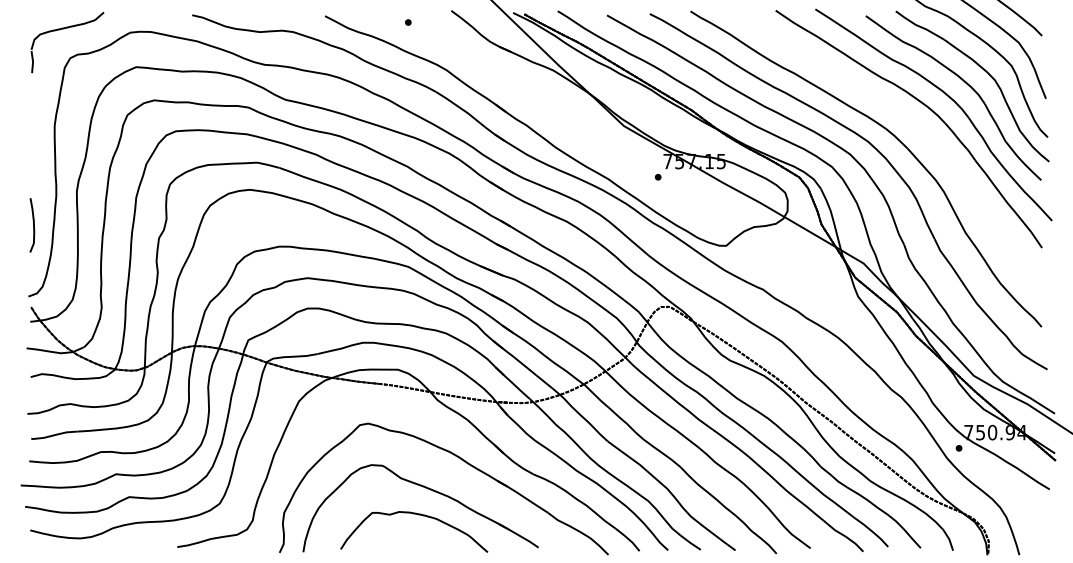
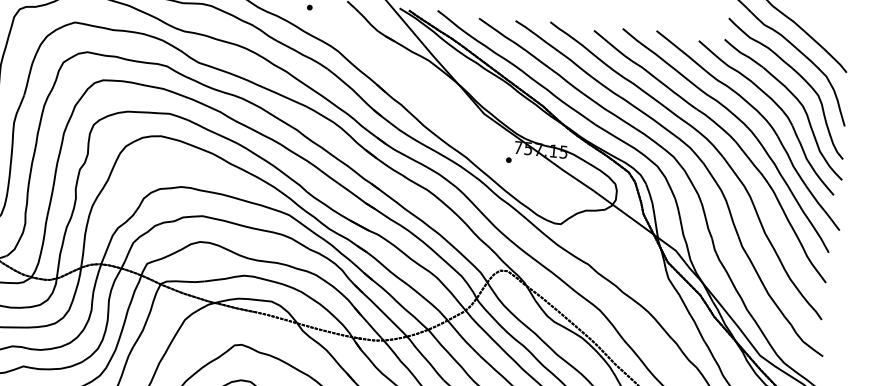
part: (910, 122) -> (727, 135), added

